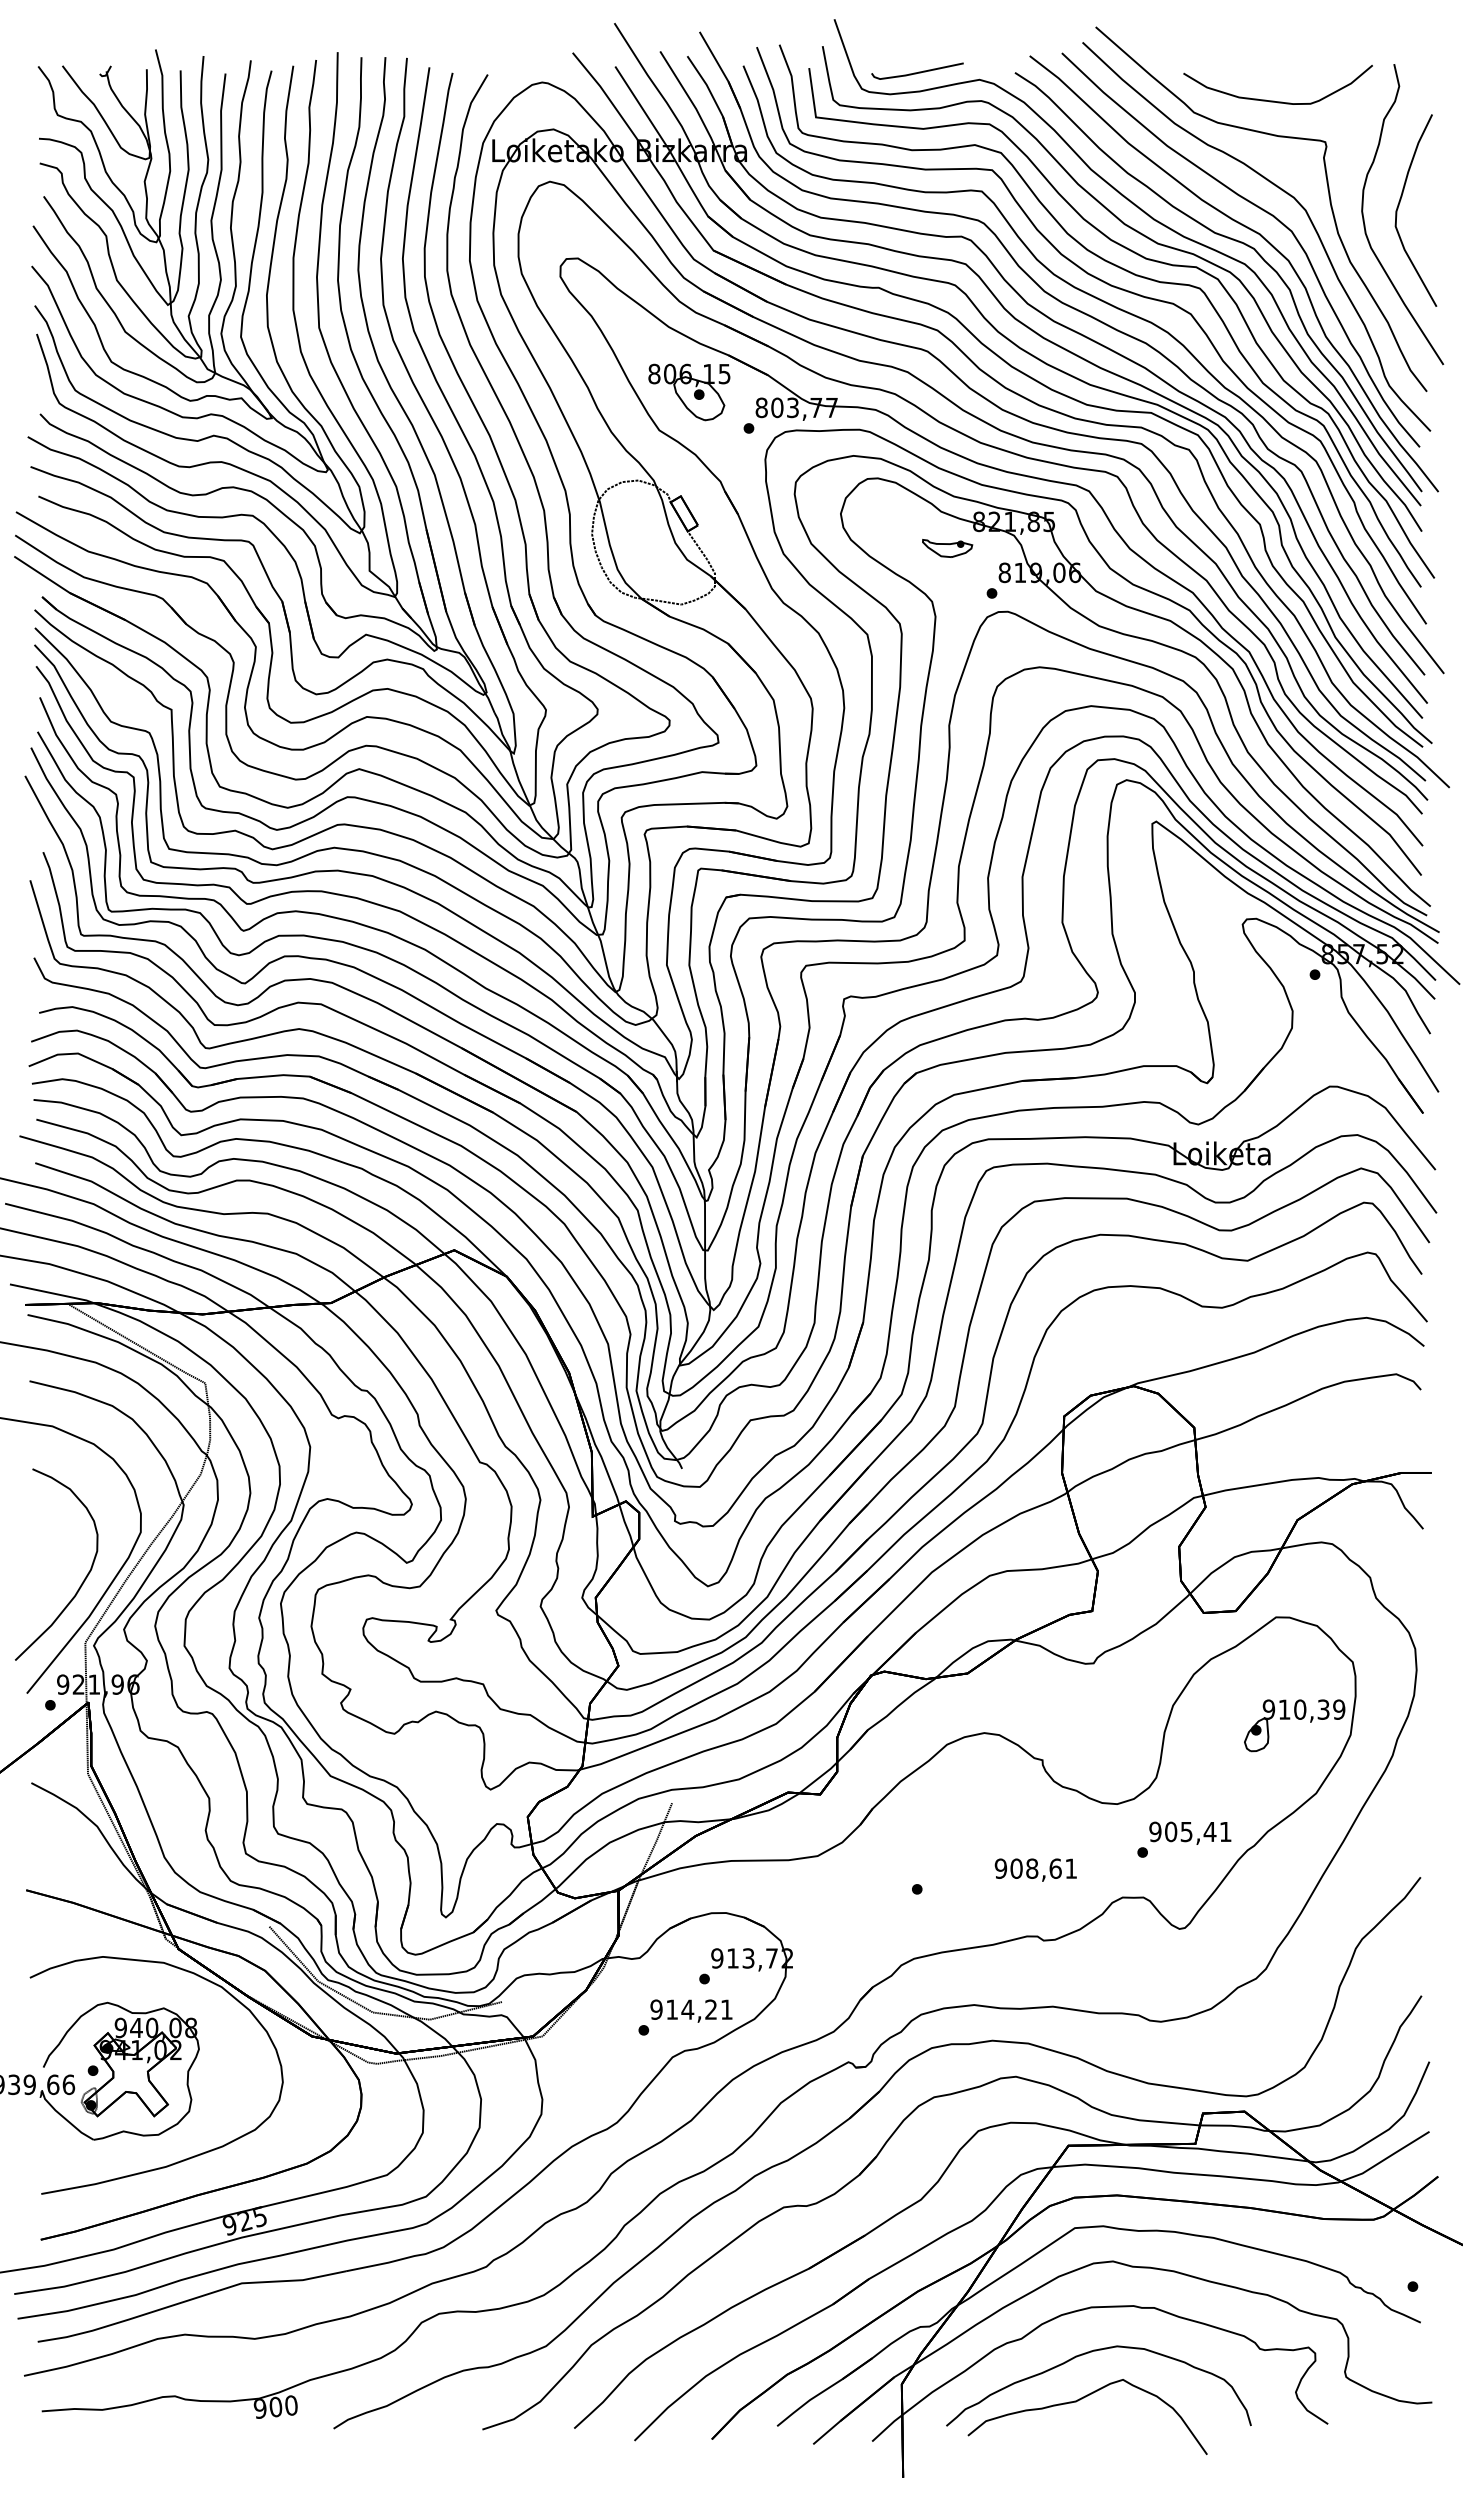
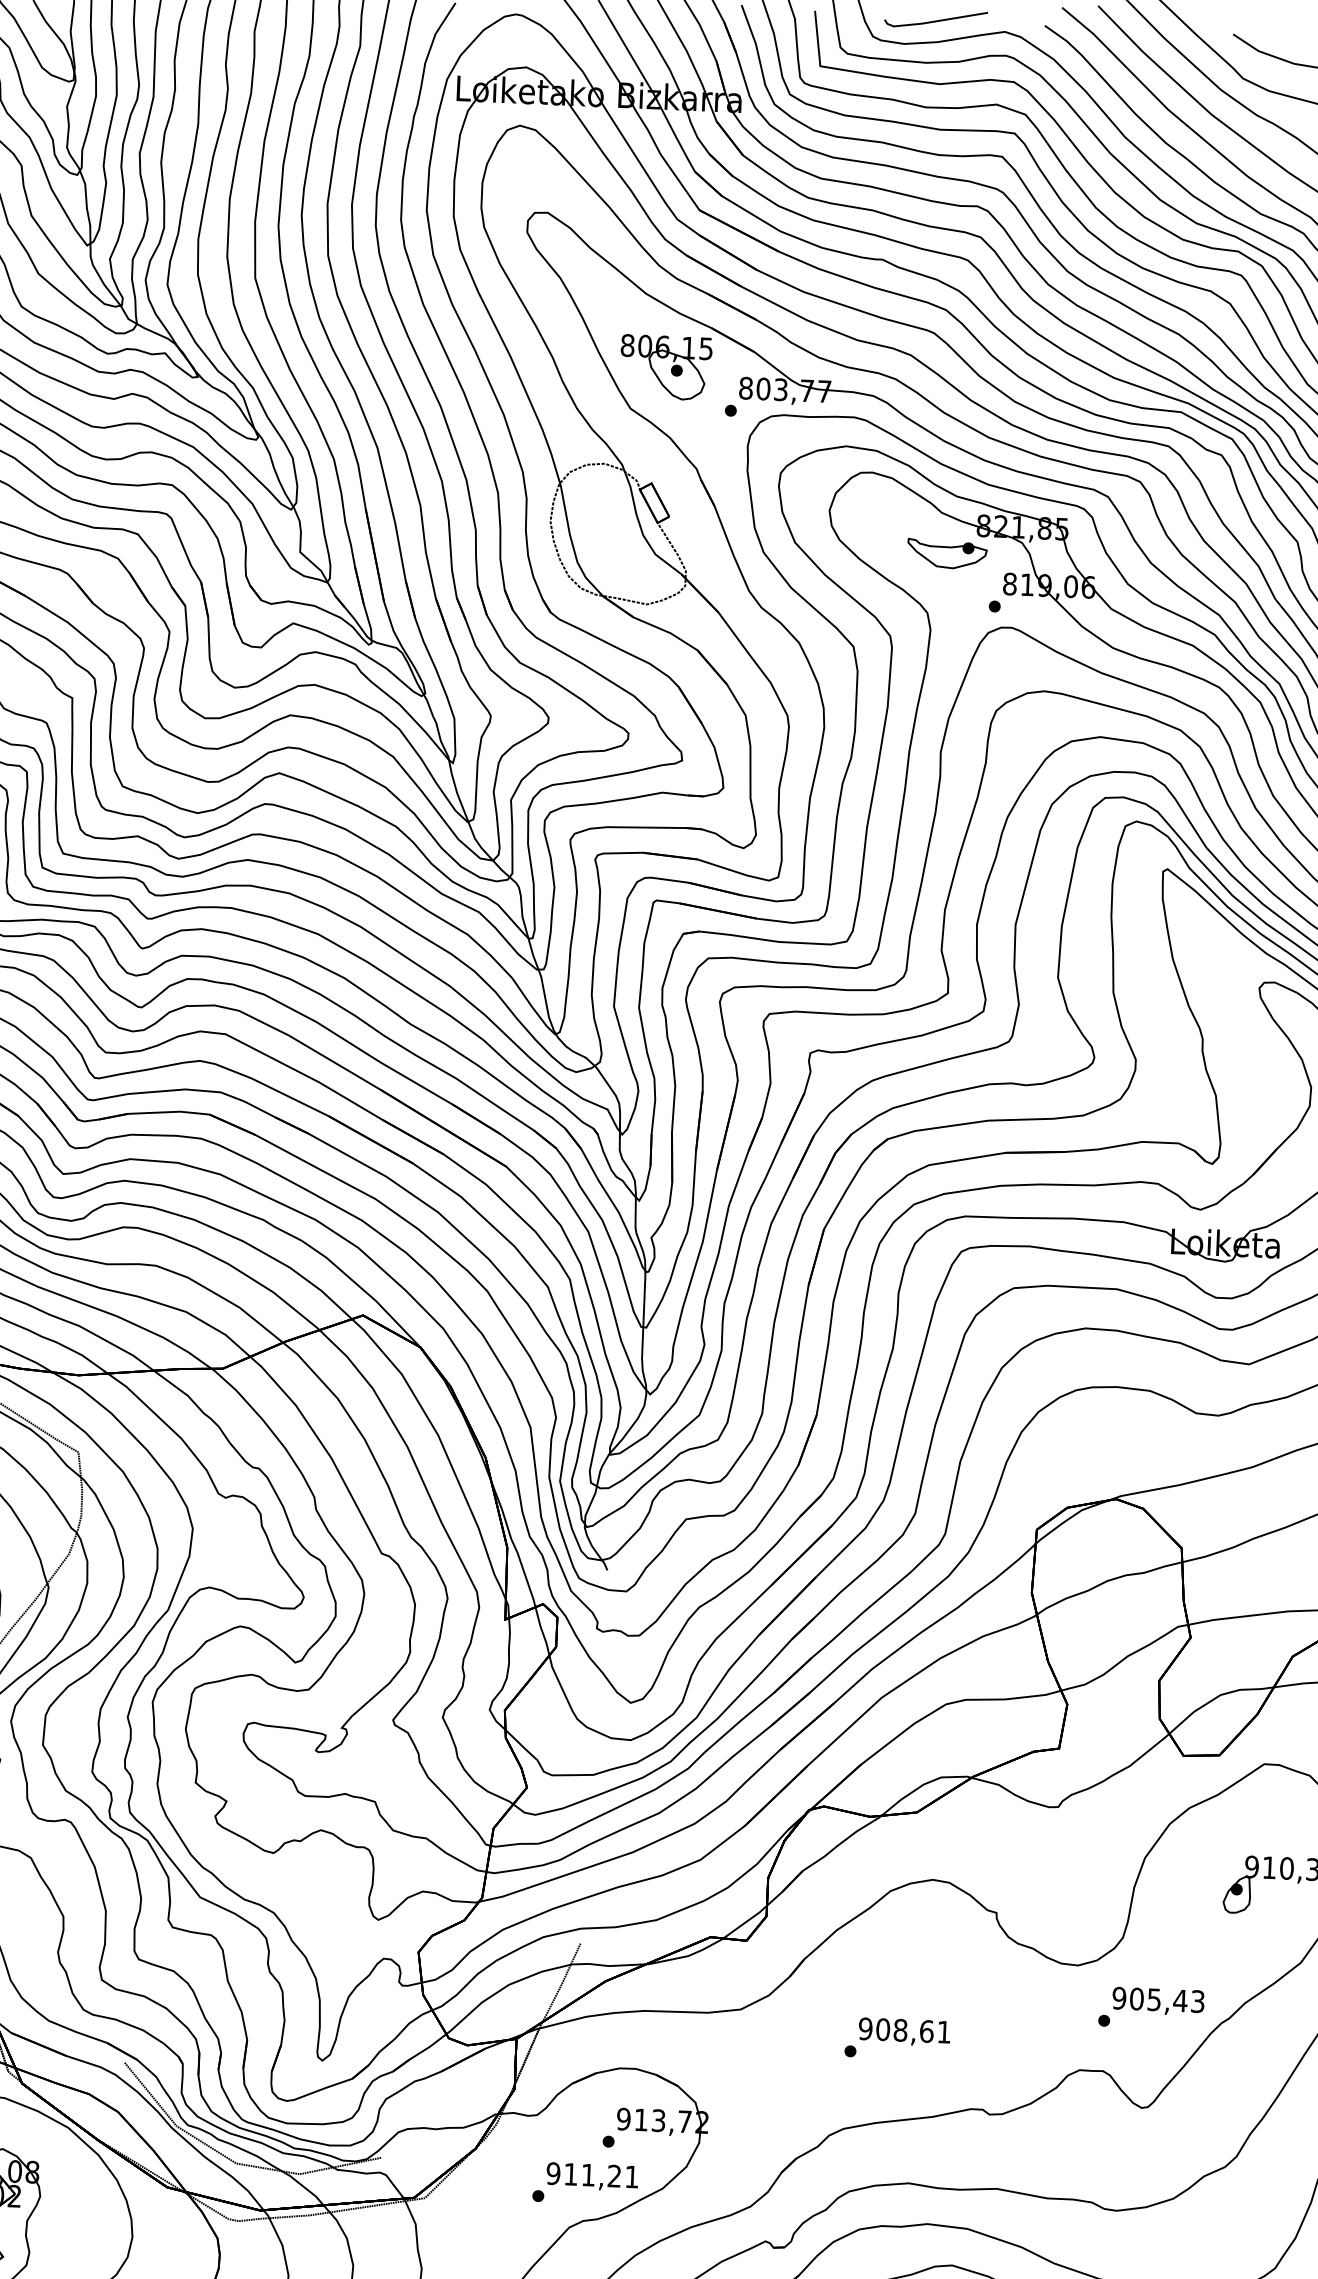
part: (947, 548) -> (947, 554), size x1.43
text: (1225, 1831) -> (1197, 2001), 905,41 -> 905,43
text: (1035, 1869) -> (904, 2031), moved
text: (687, 2009) -> (588, 2174), 914,21 -> 911,21

